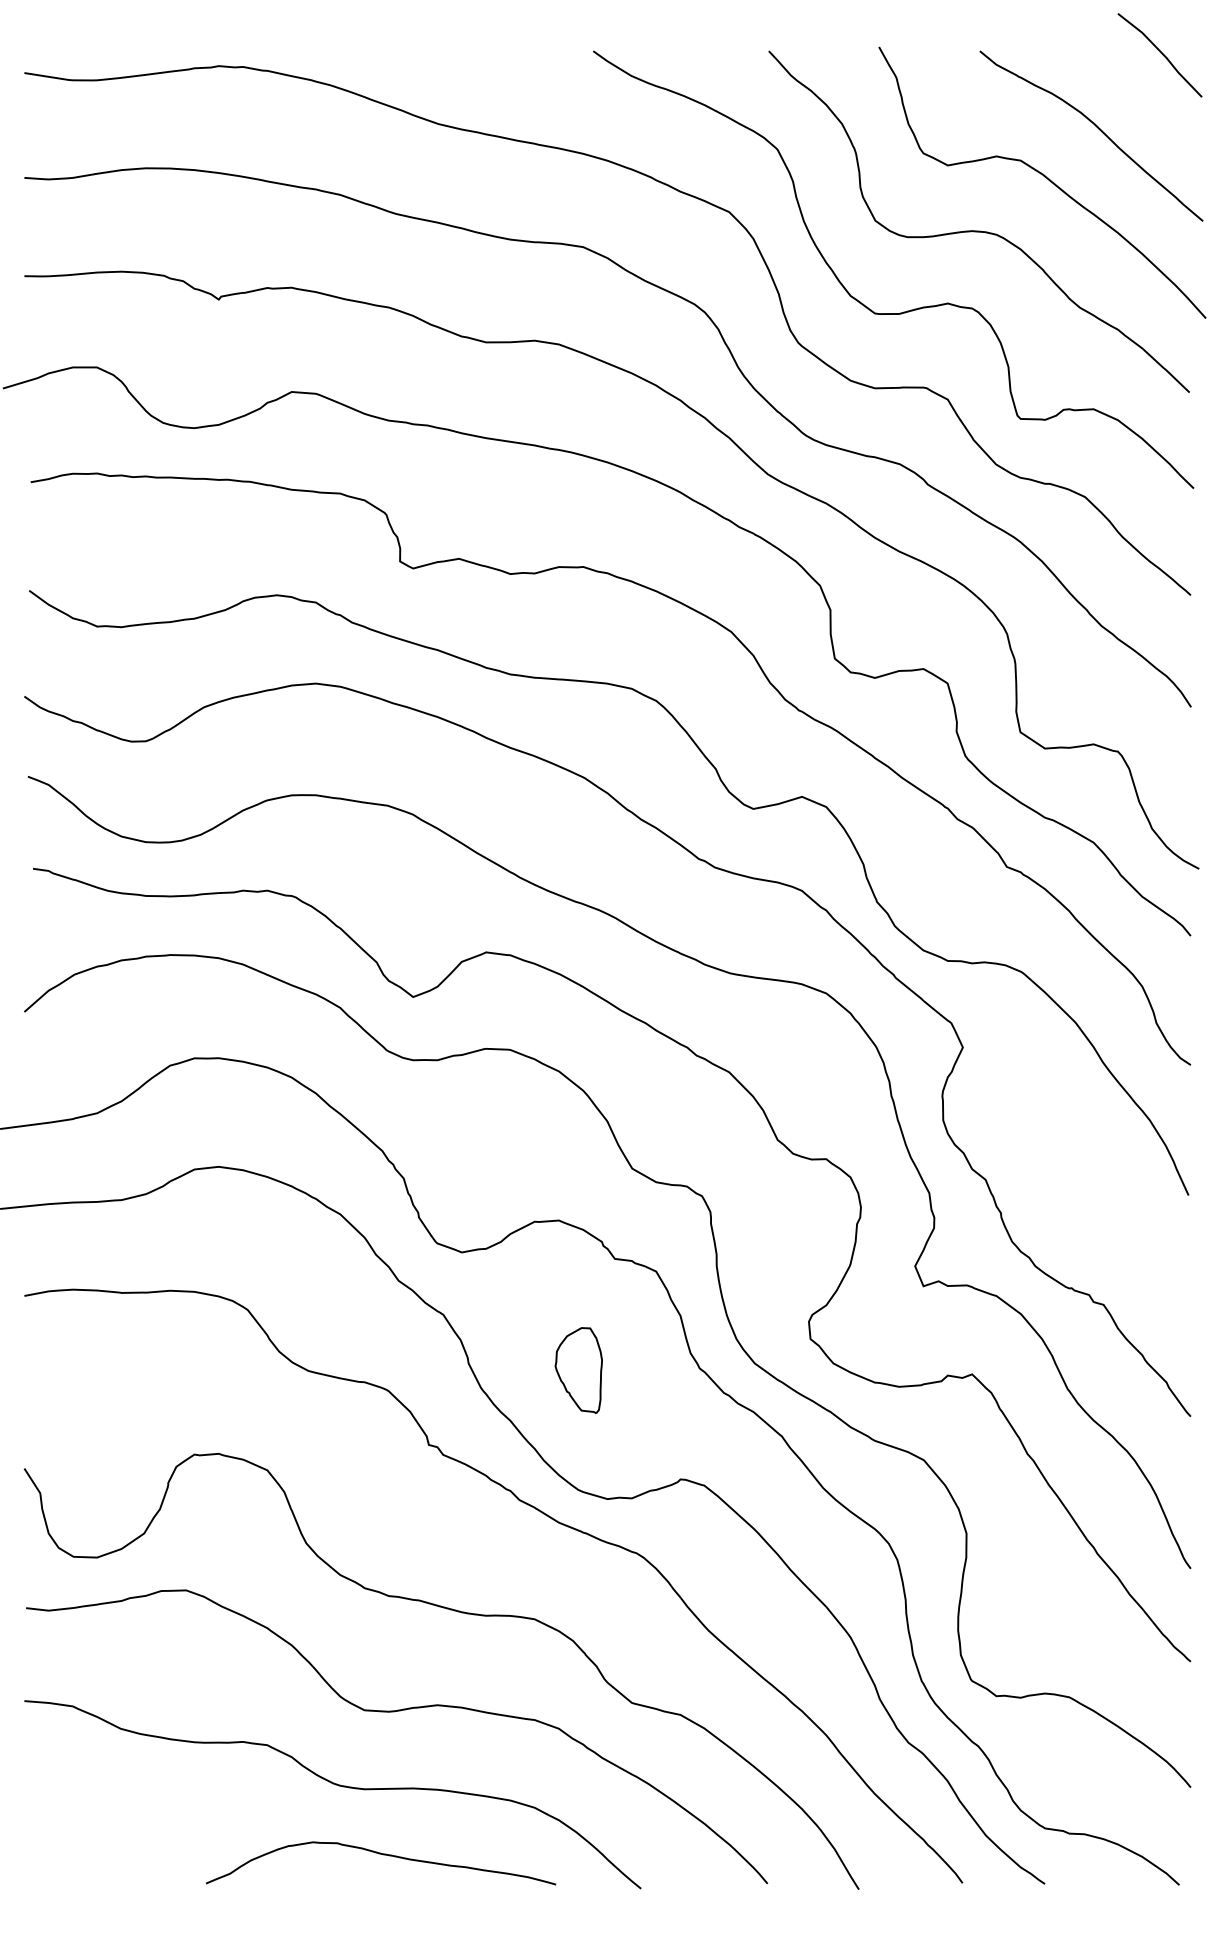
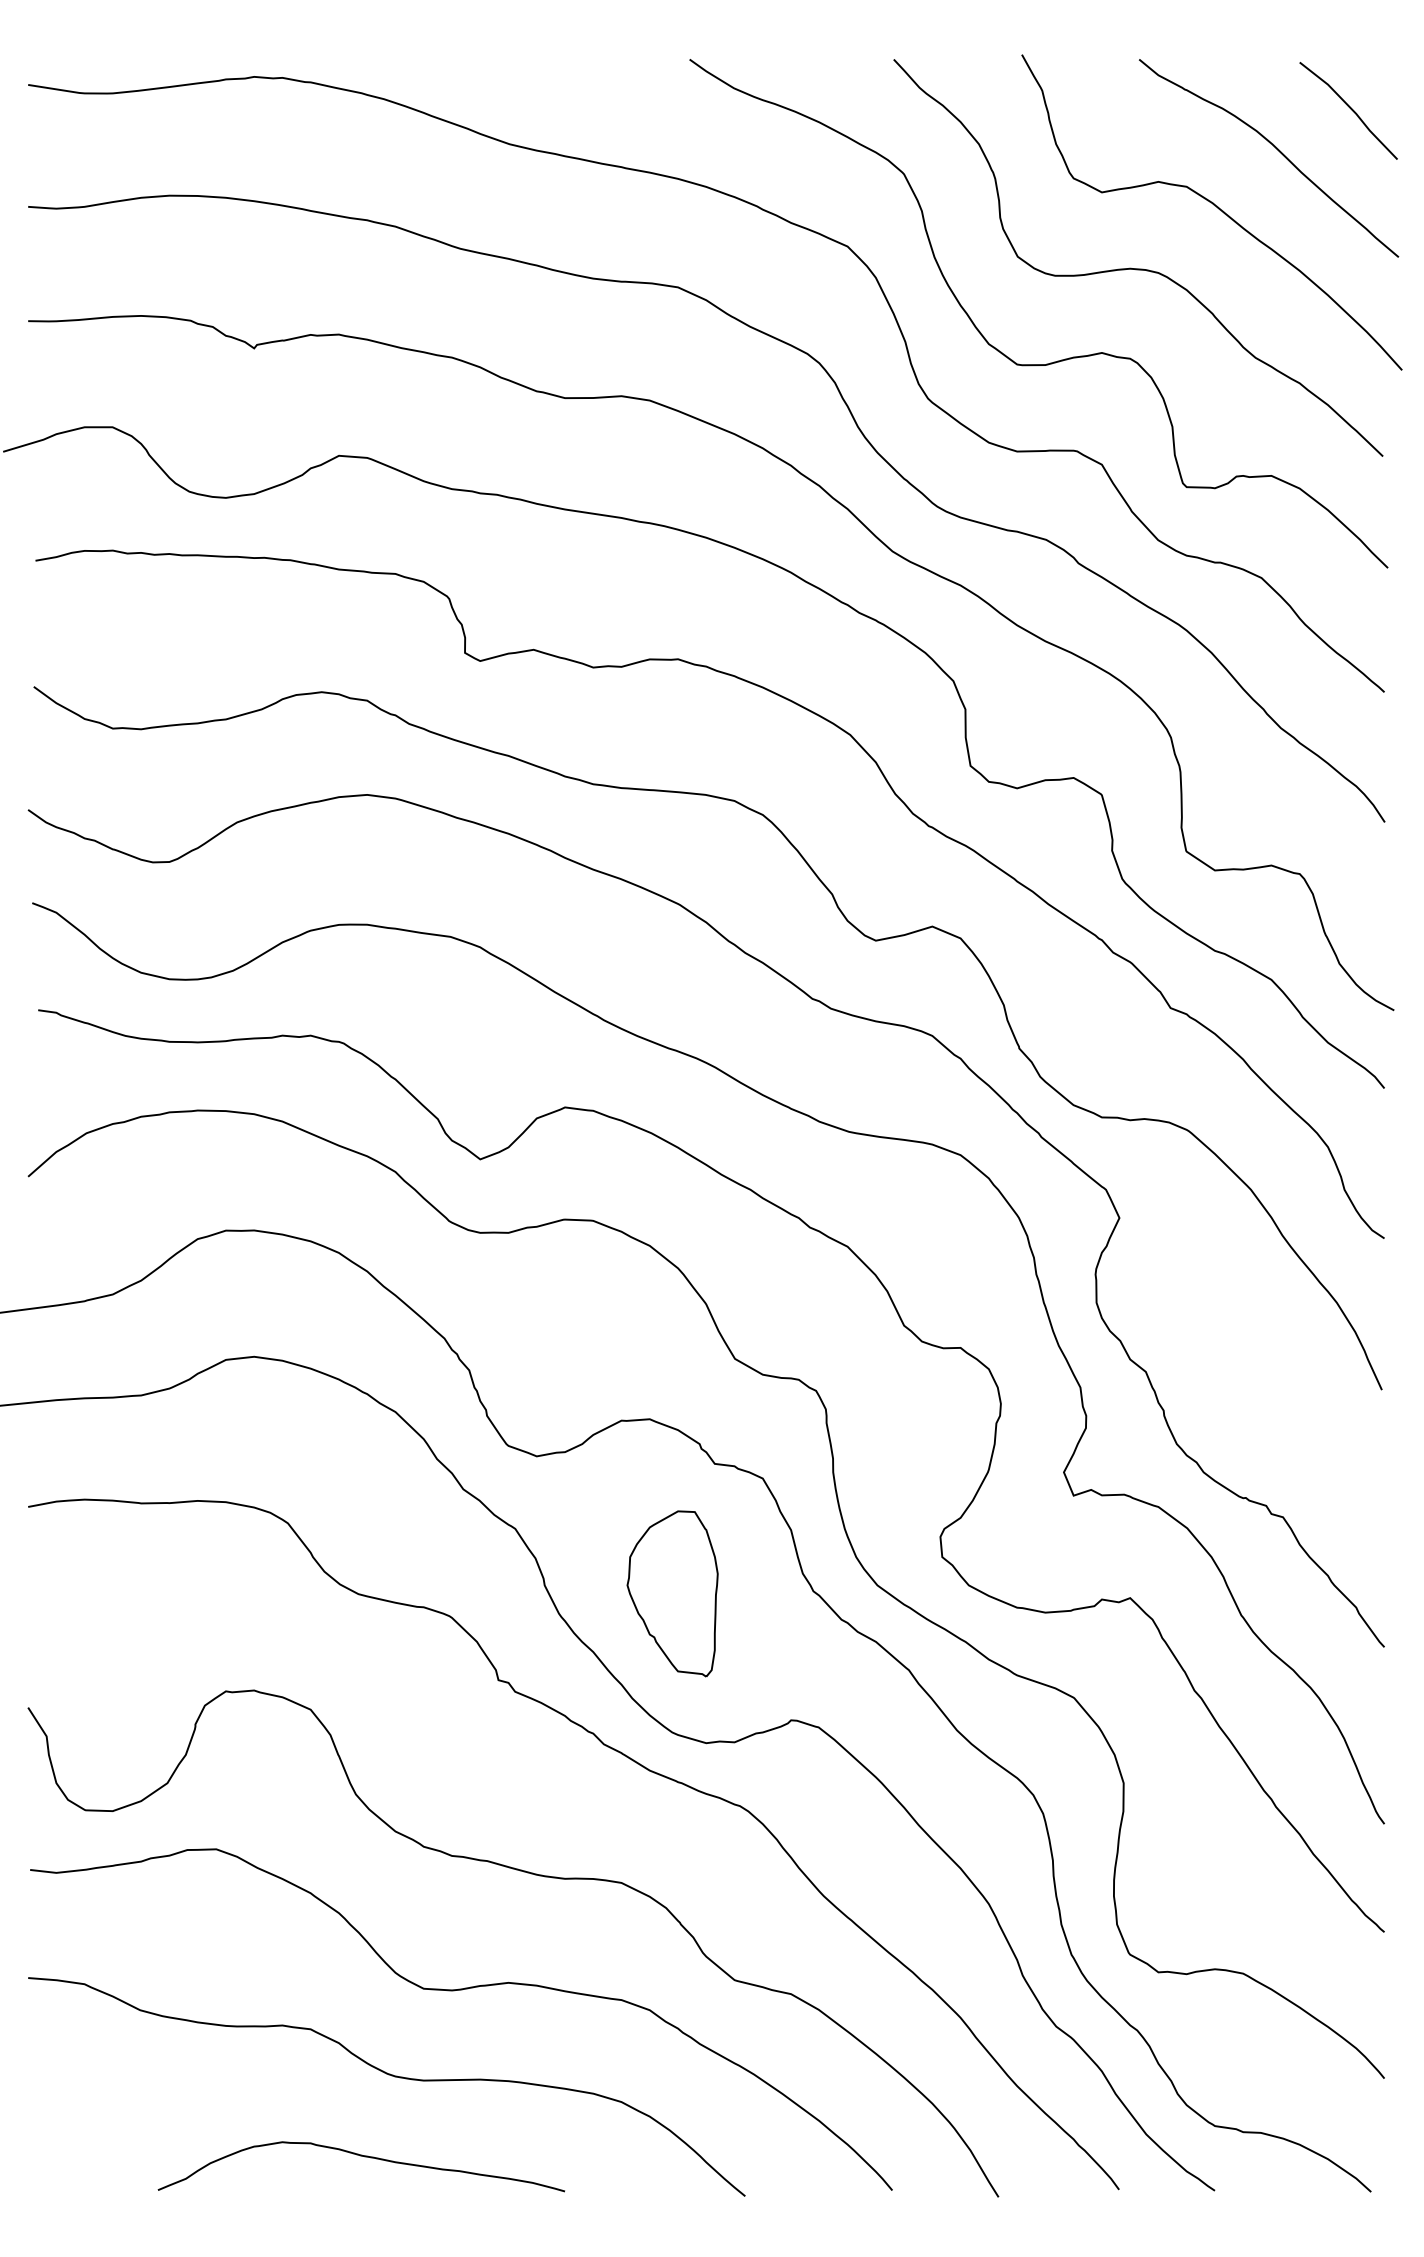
line: (1160, 53) -> (1349, 108), moved
part: (578, 1370) -> (672, 1593), size x1.67
curve: (383, 1855) -> (364, 2157), moved

